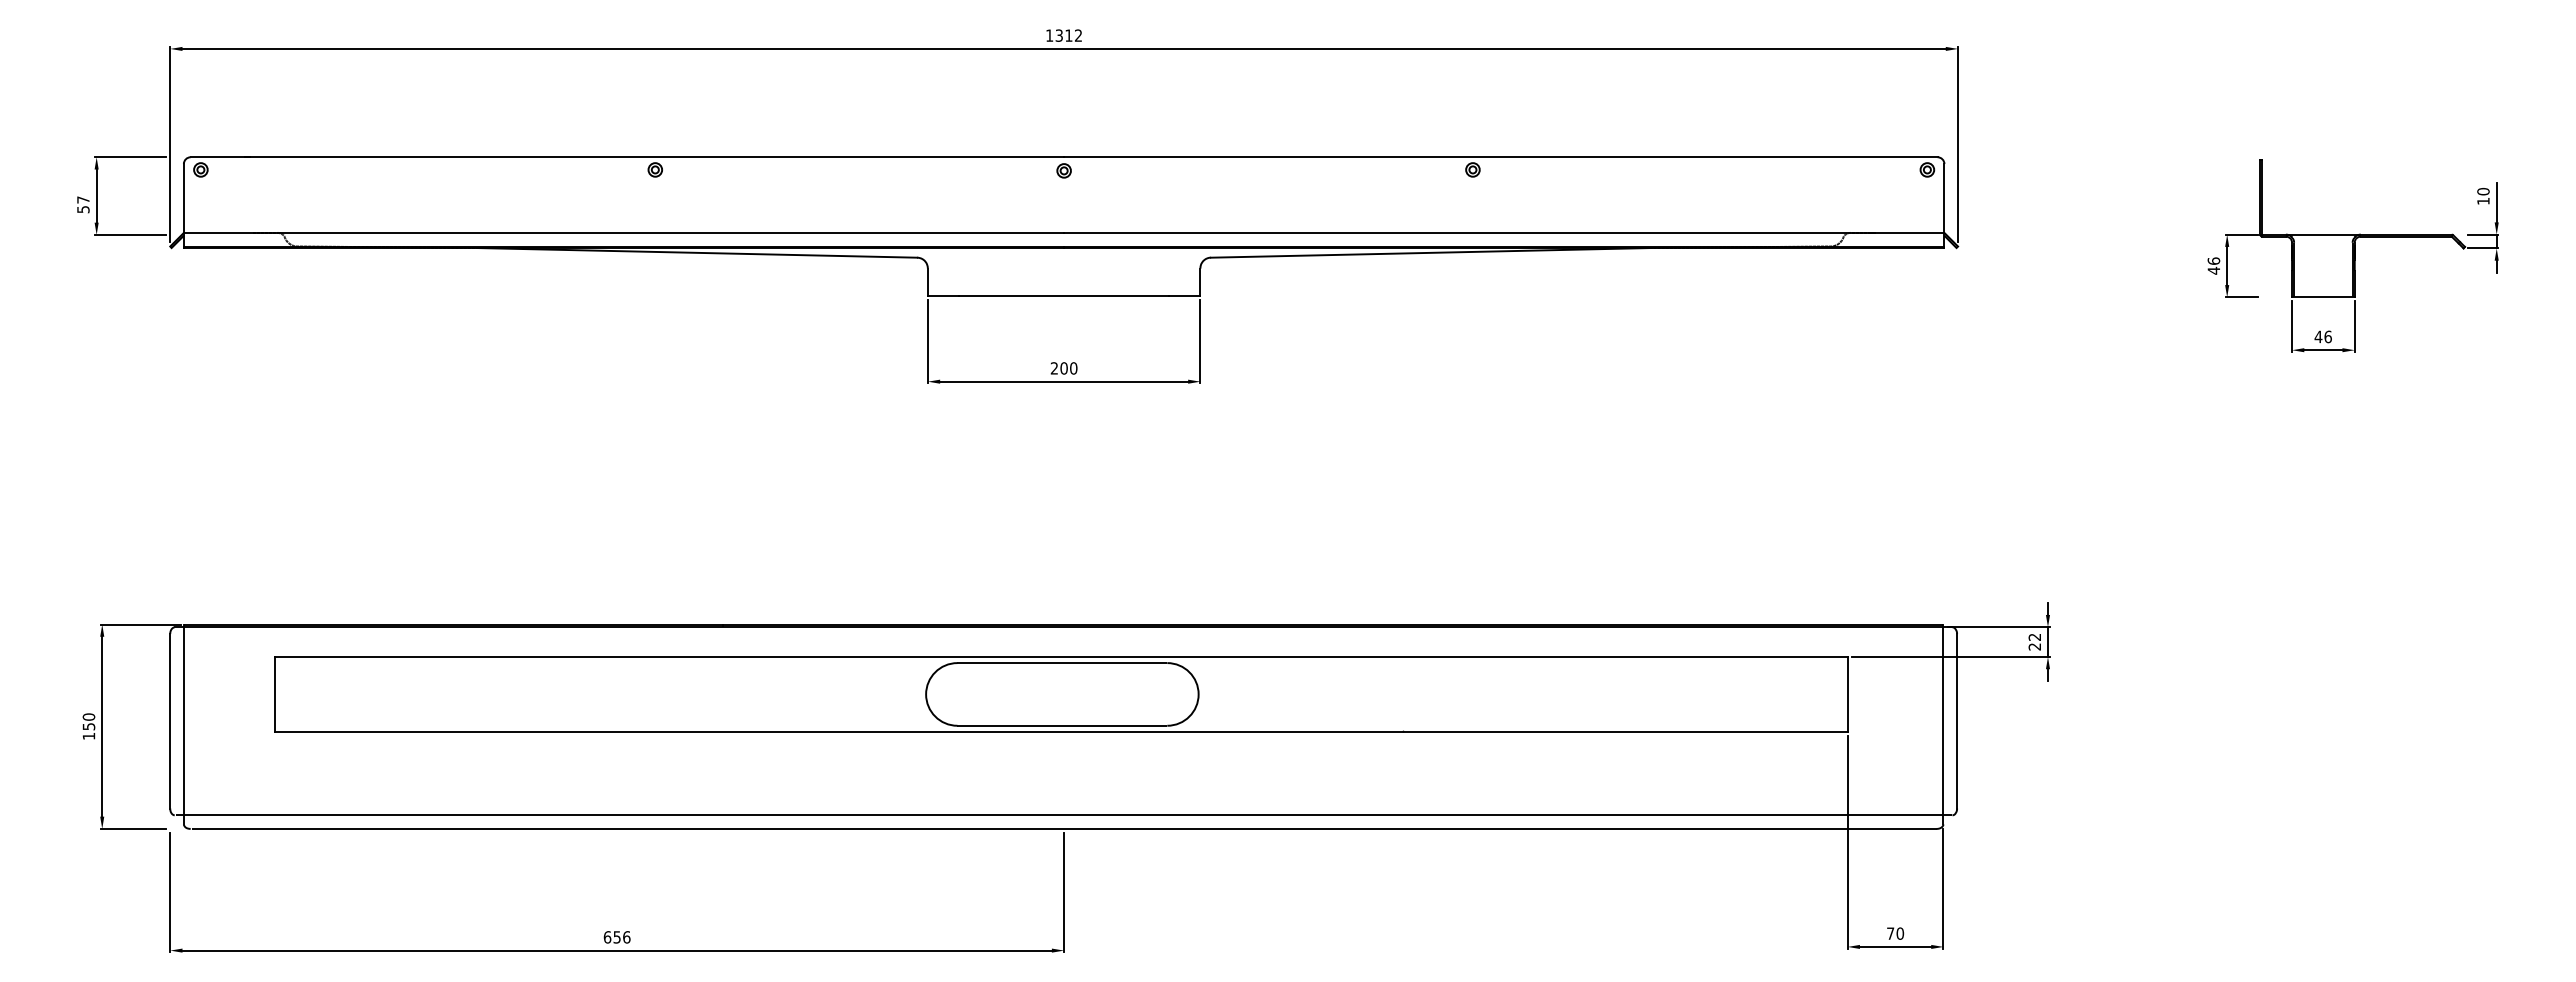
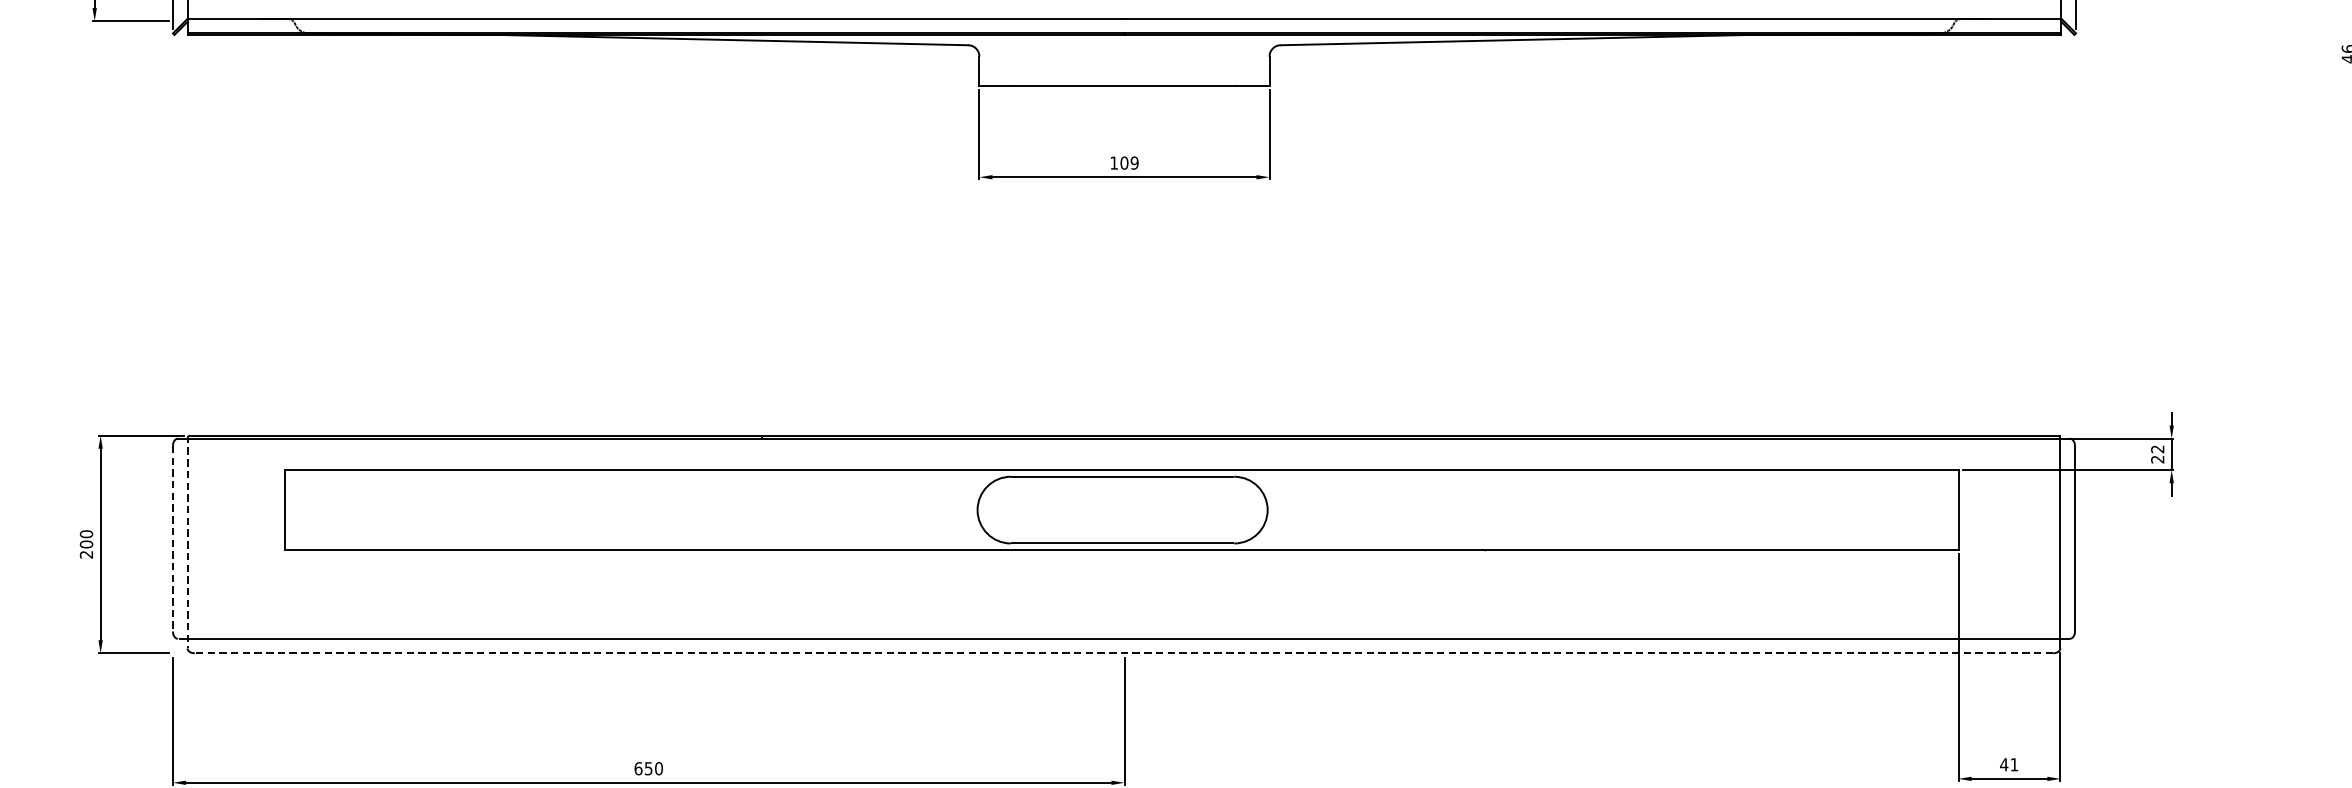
text: (1063, 368) -> (1123, 163), 200 -> 109
line: (170, 721) -> (173, 538), solid -> dashed
line: (183, 724) -> (187, 542), solid -> dashed
text: (88, 731) -> (86, 549), 150 -> 200
line: (1064, 828) -> (1124, 652), solid -> dashed
text: (1895, 933) -> (2009, 764), 70 -> 41
text: (626, 937) -> (658, 768), 656 -> 650

